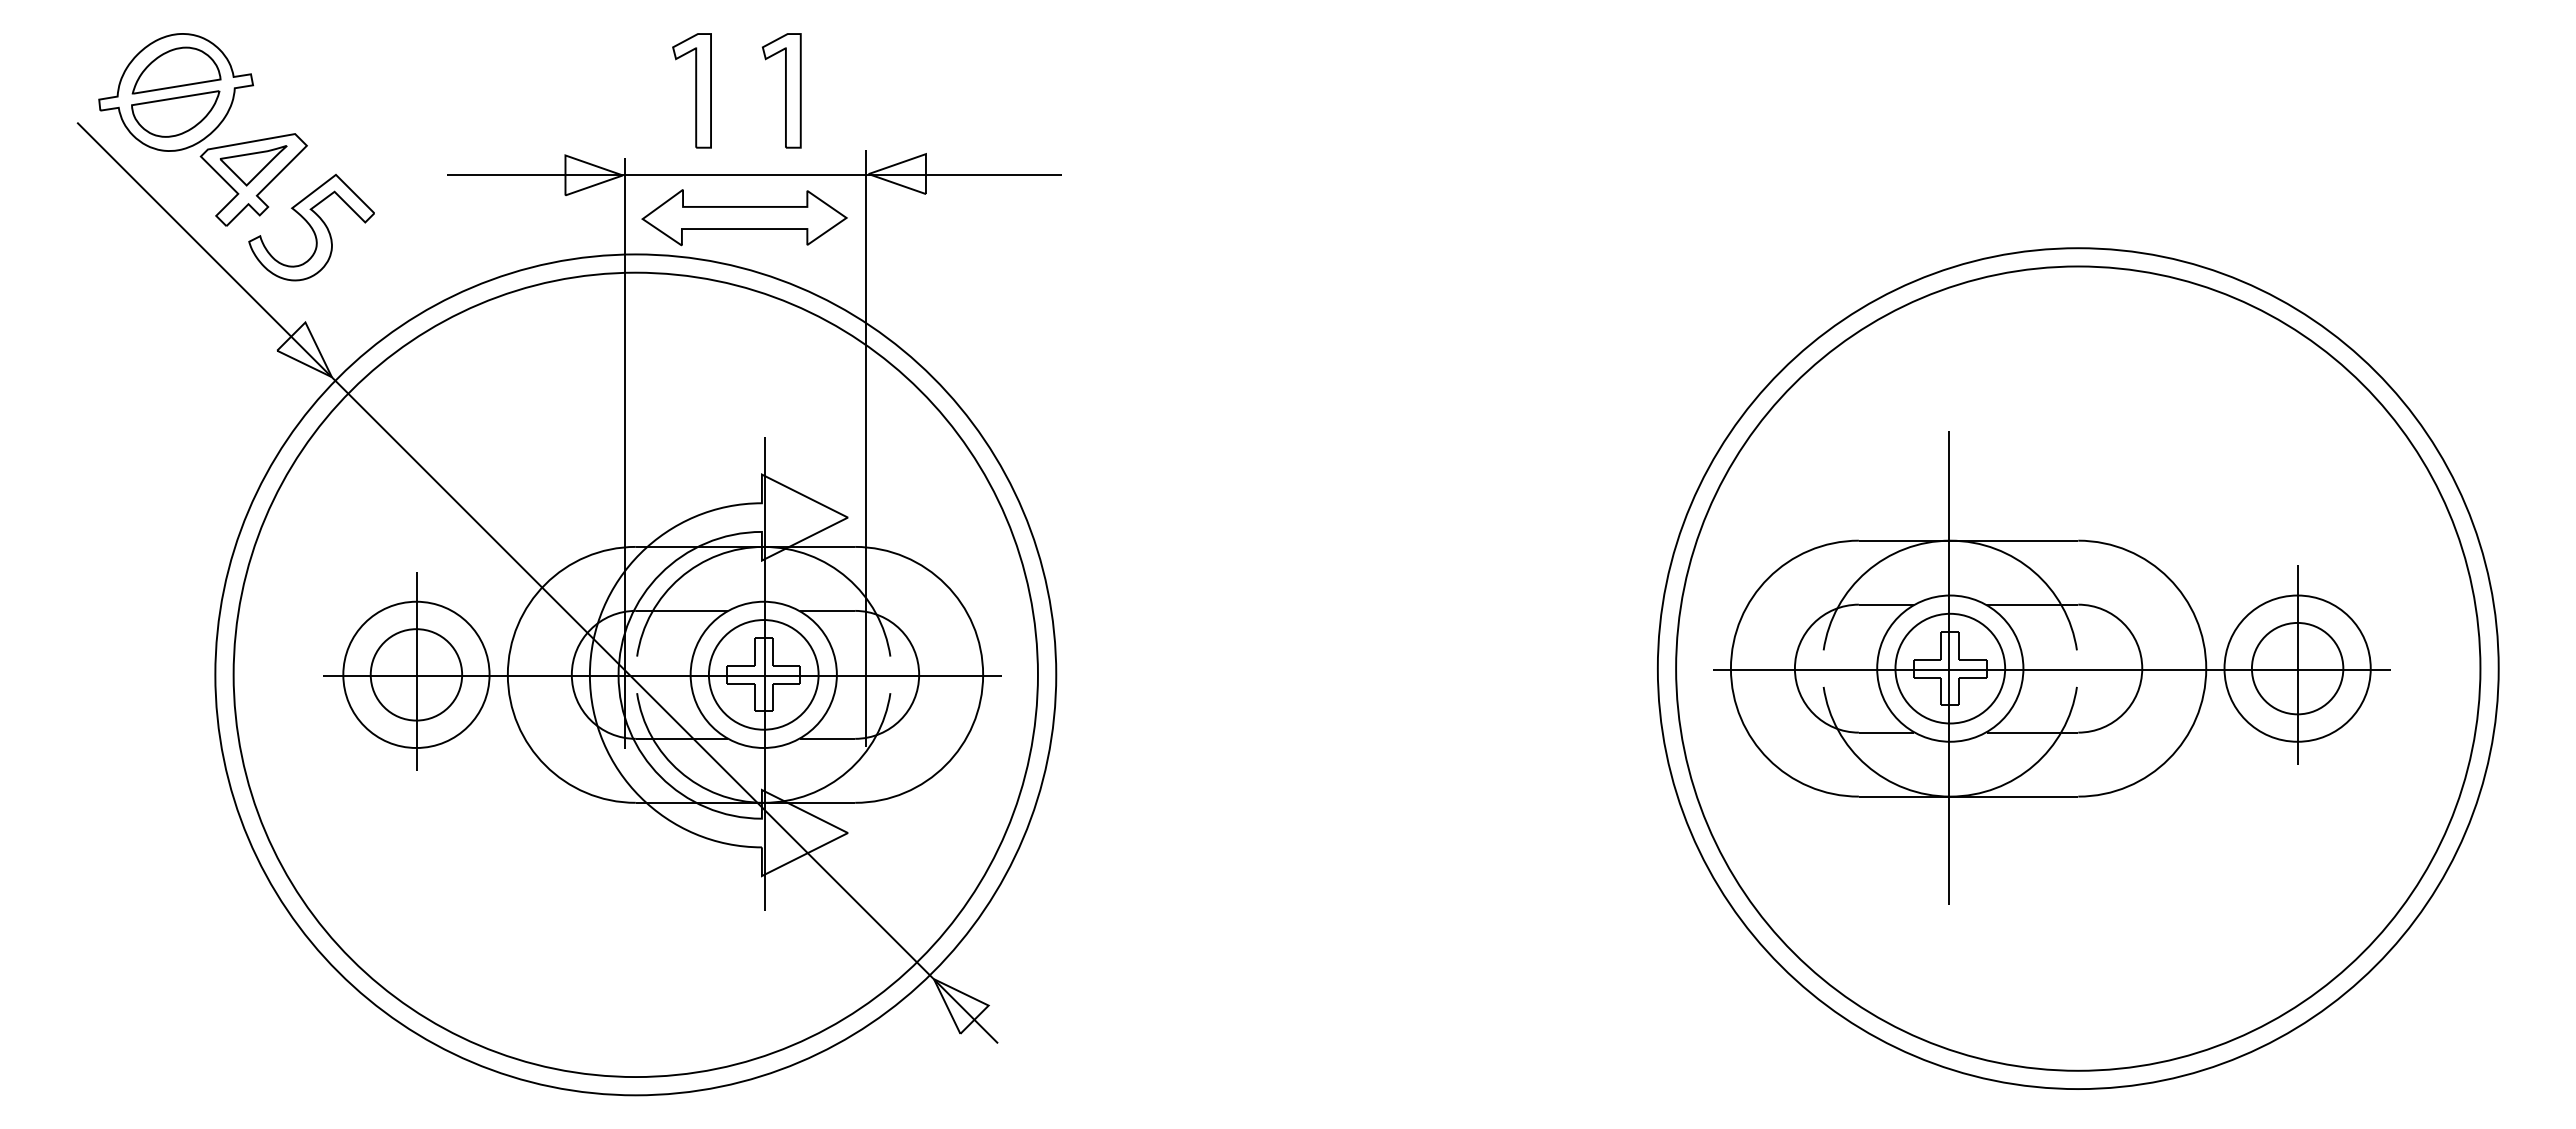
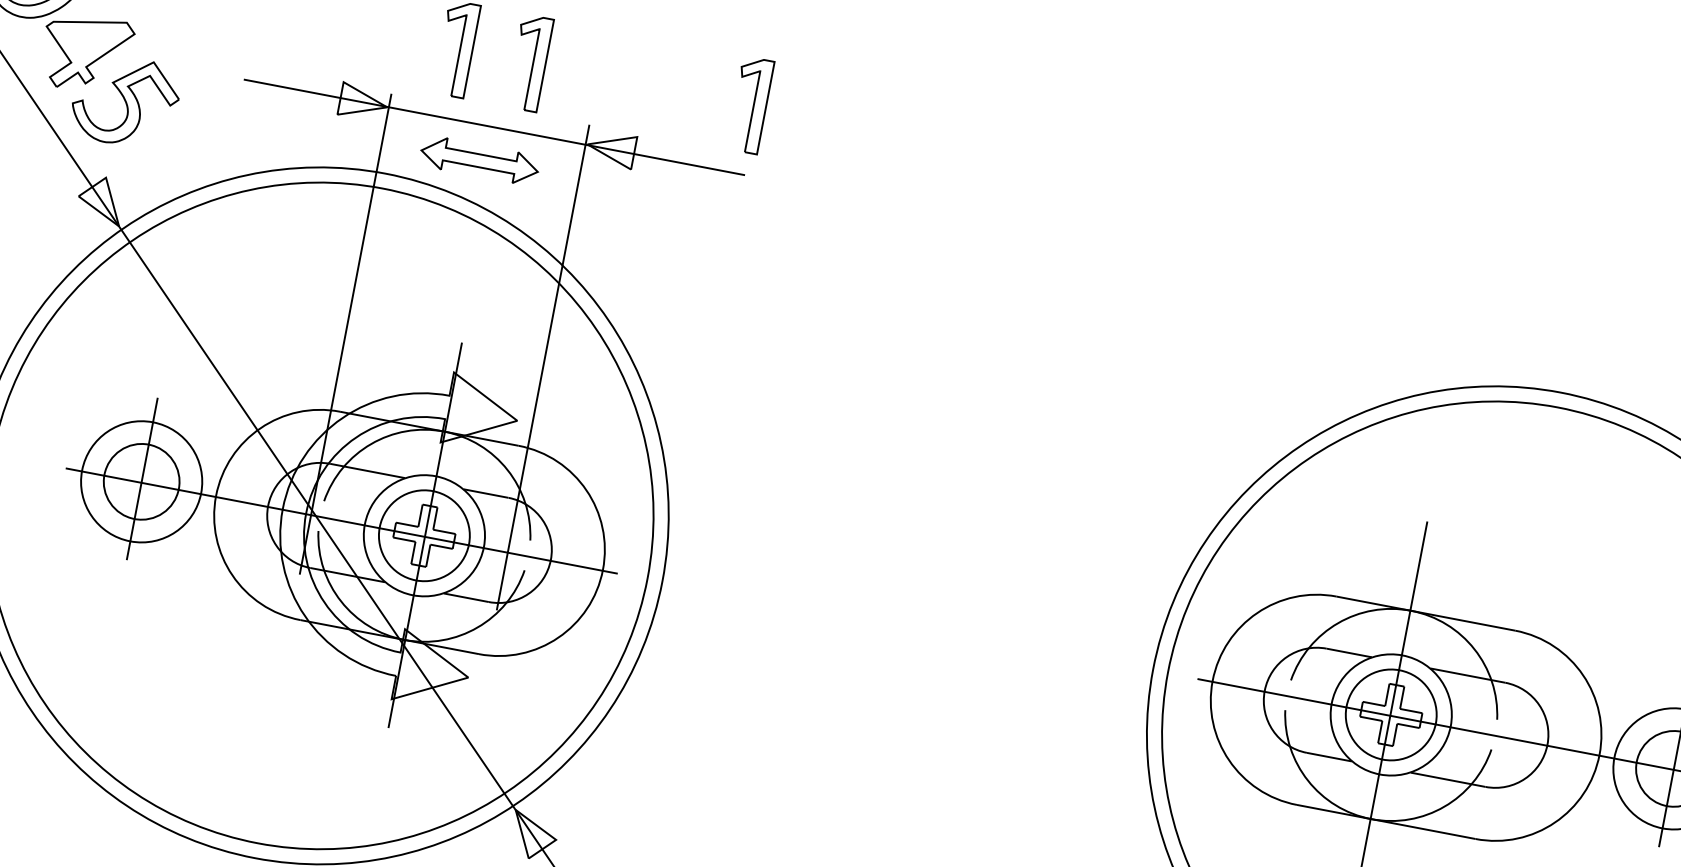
part: (1052, 90) -> (750, 104), added
part: (253, 165) -> (88, 41), removed
part: (744, 217) -> (479, 160), size x0.7

